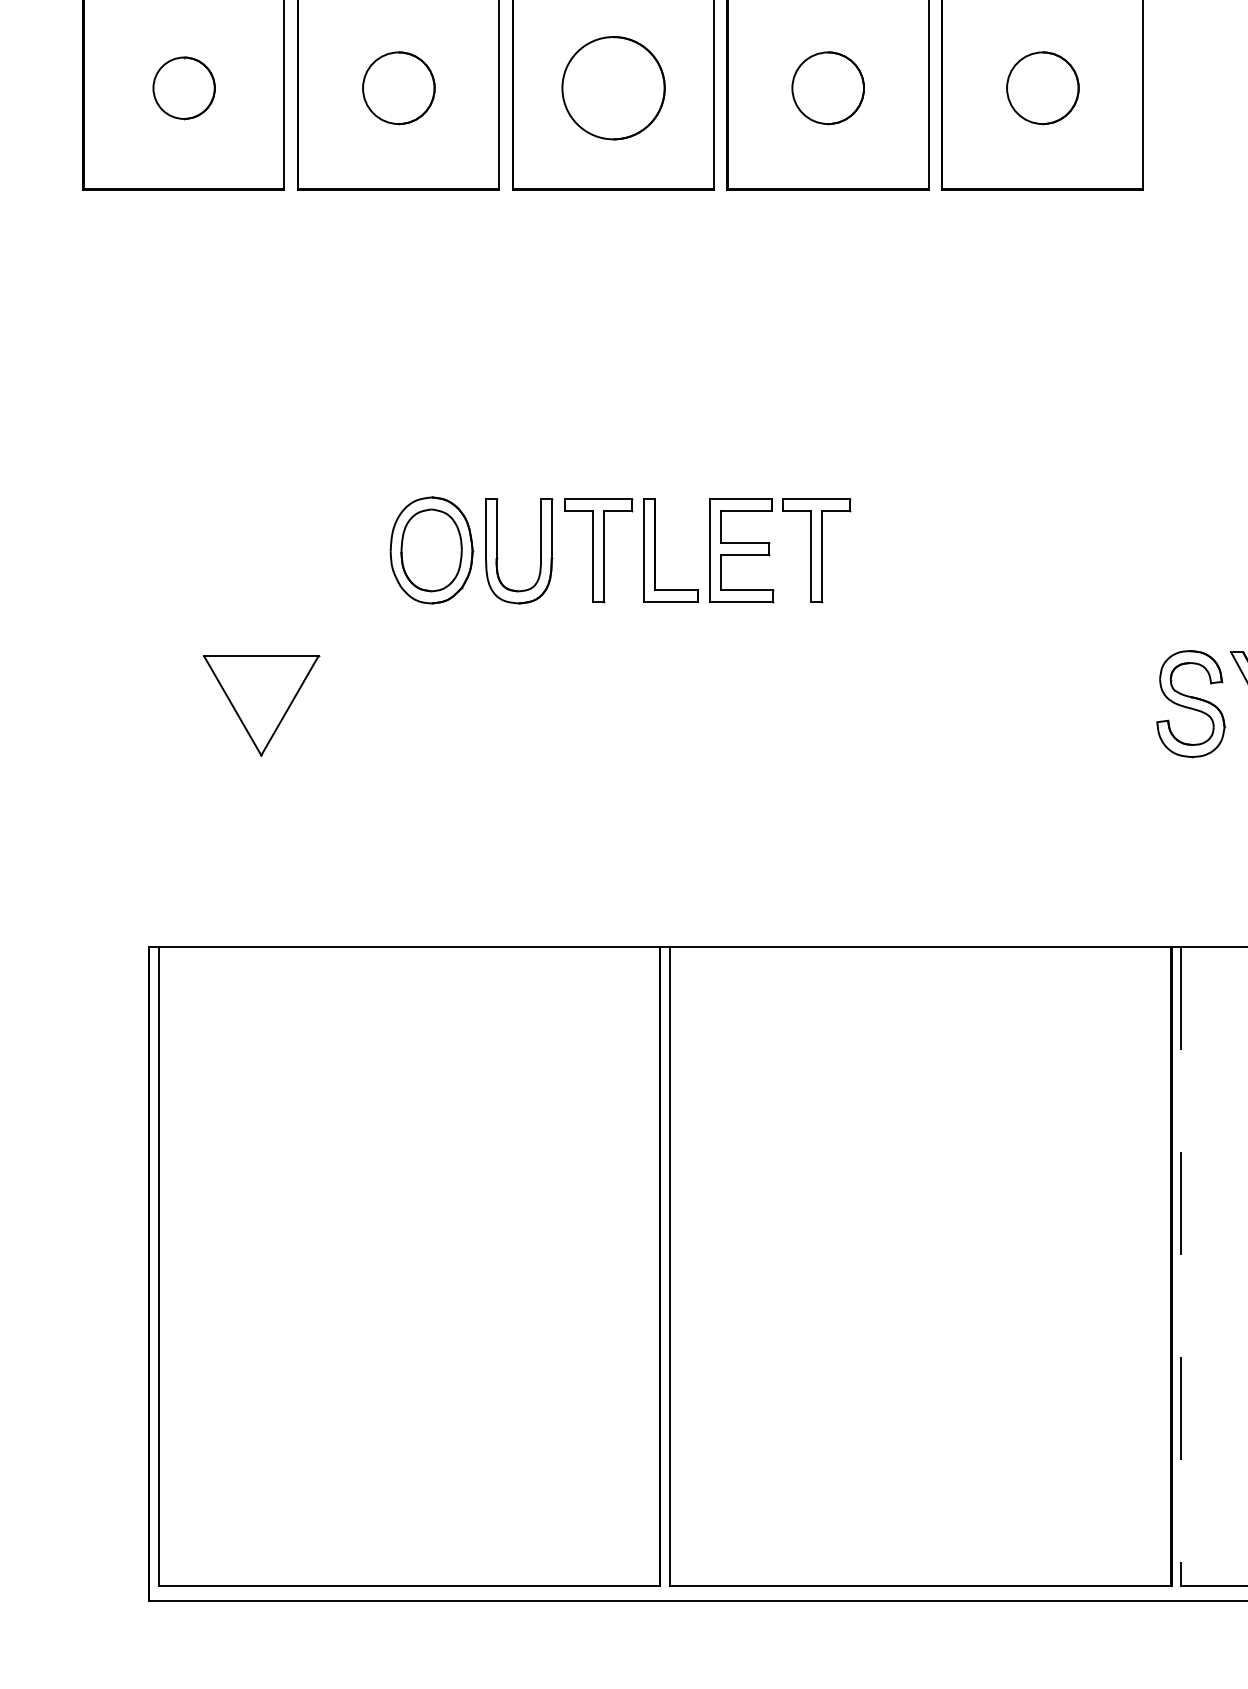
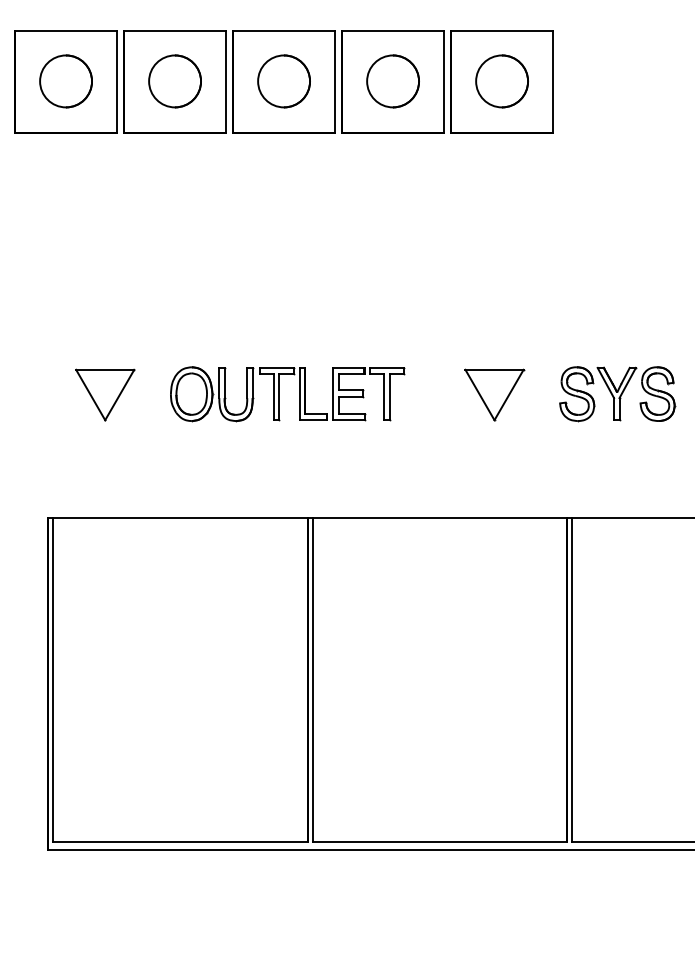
part: (183, 88) -> (65, 81), size x1.67
part: (397, 88) -> (174, 81), size x1.43
part: (827, 88) -> (392, 81), size x1.43
part: (1041, 88) -> (501, 81), size x1.43
part: (604, 551) -> (279, 394), moved
part: (1027, 704) -> (494, 394), added
line: (1181, 1267) -> (572, 680), dashed -> solid

